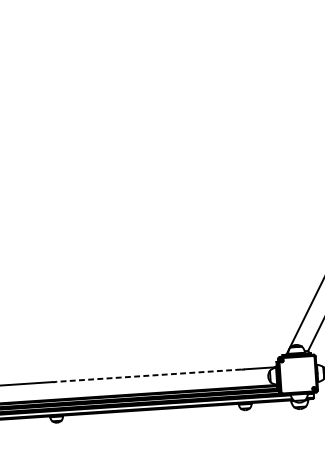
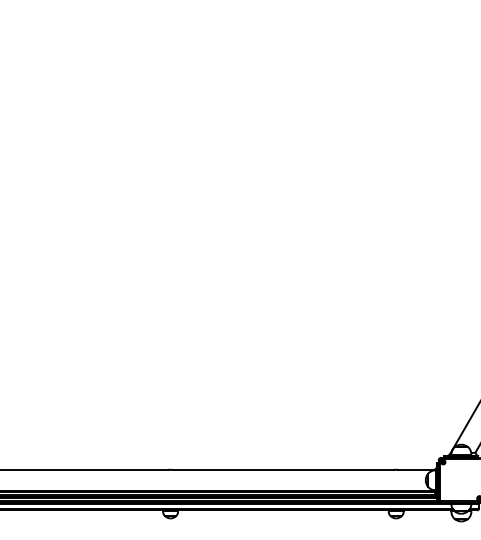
line: (148, 375) -> (283, 469), dashed -> solid

